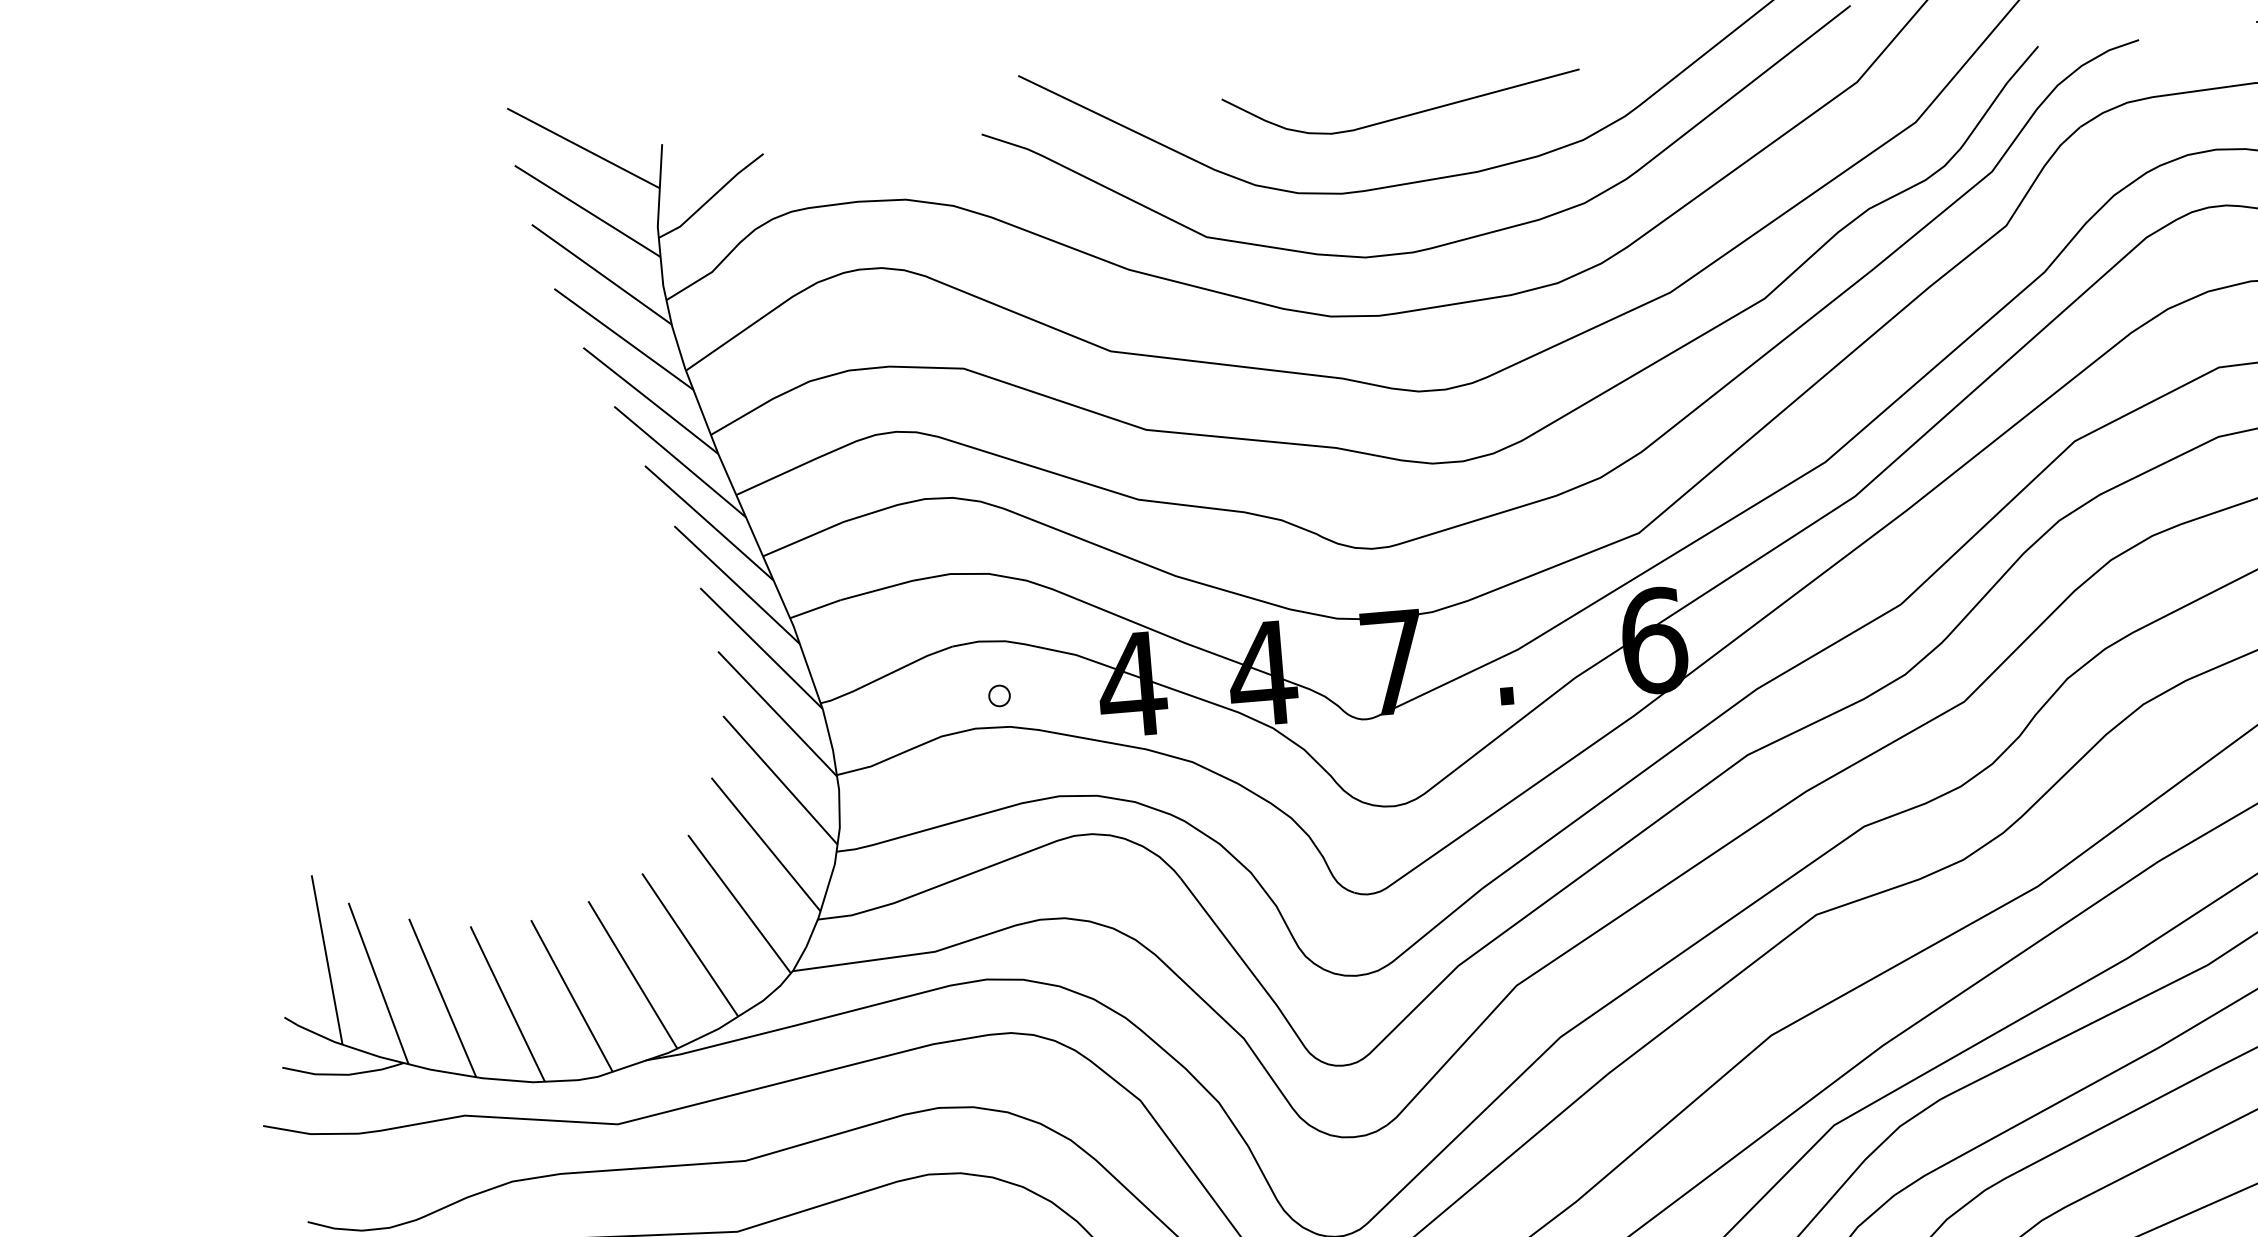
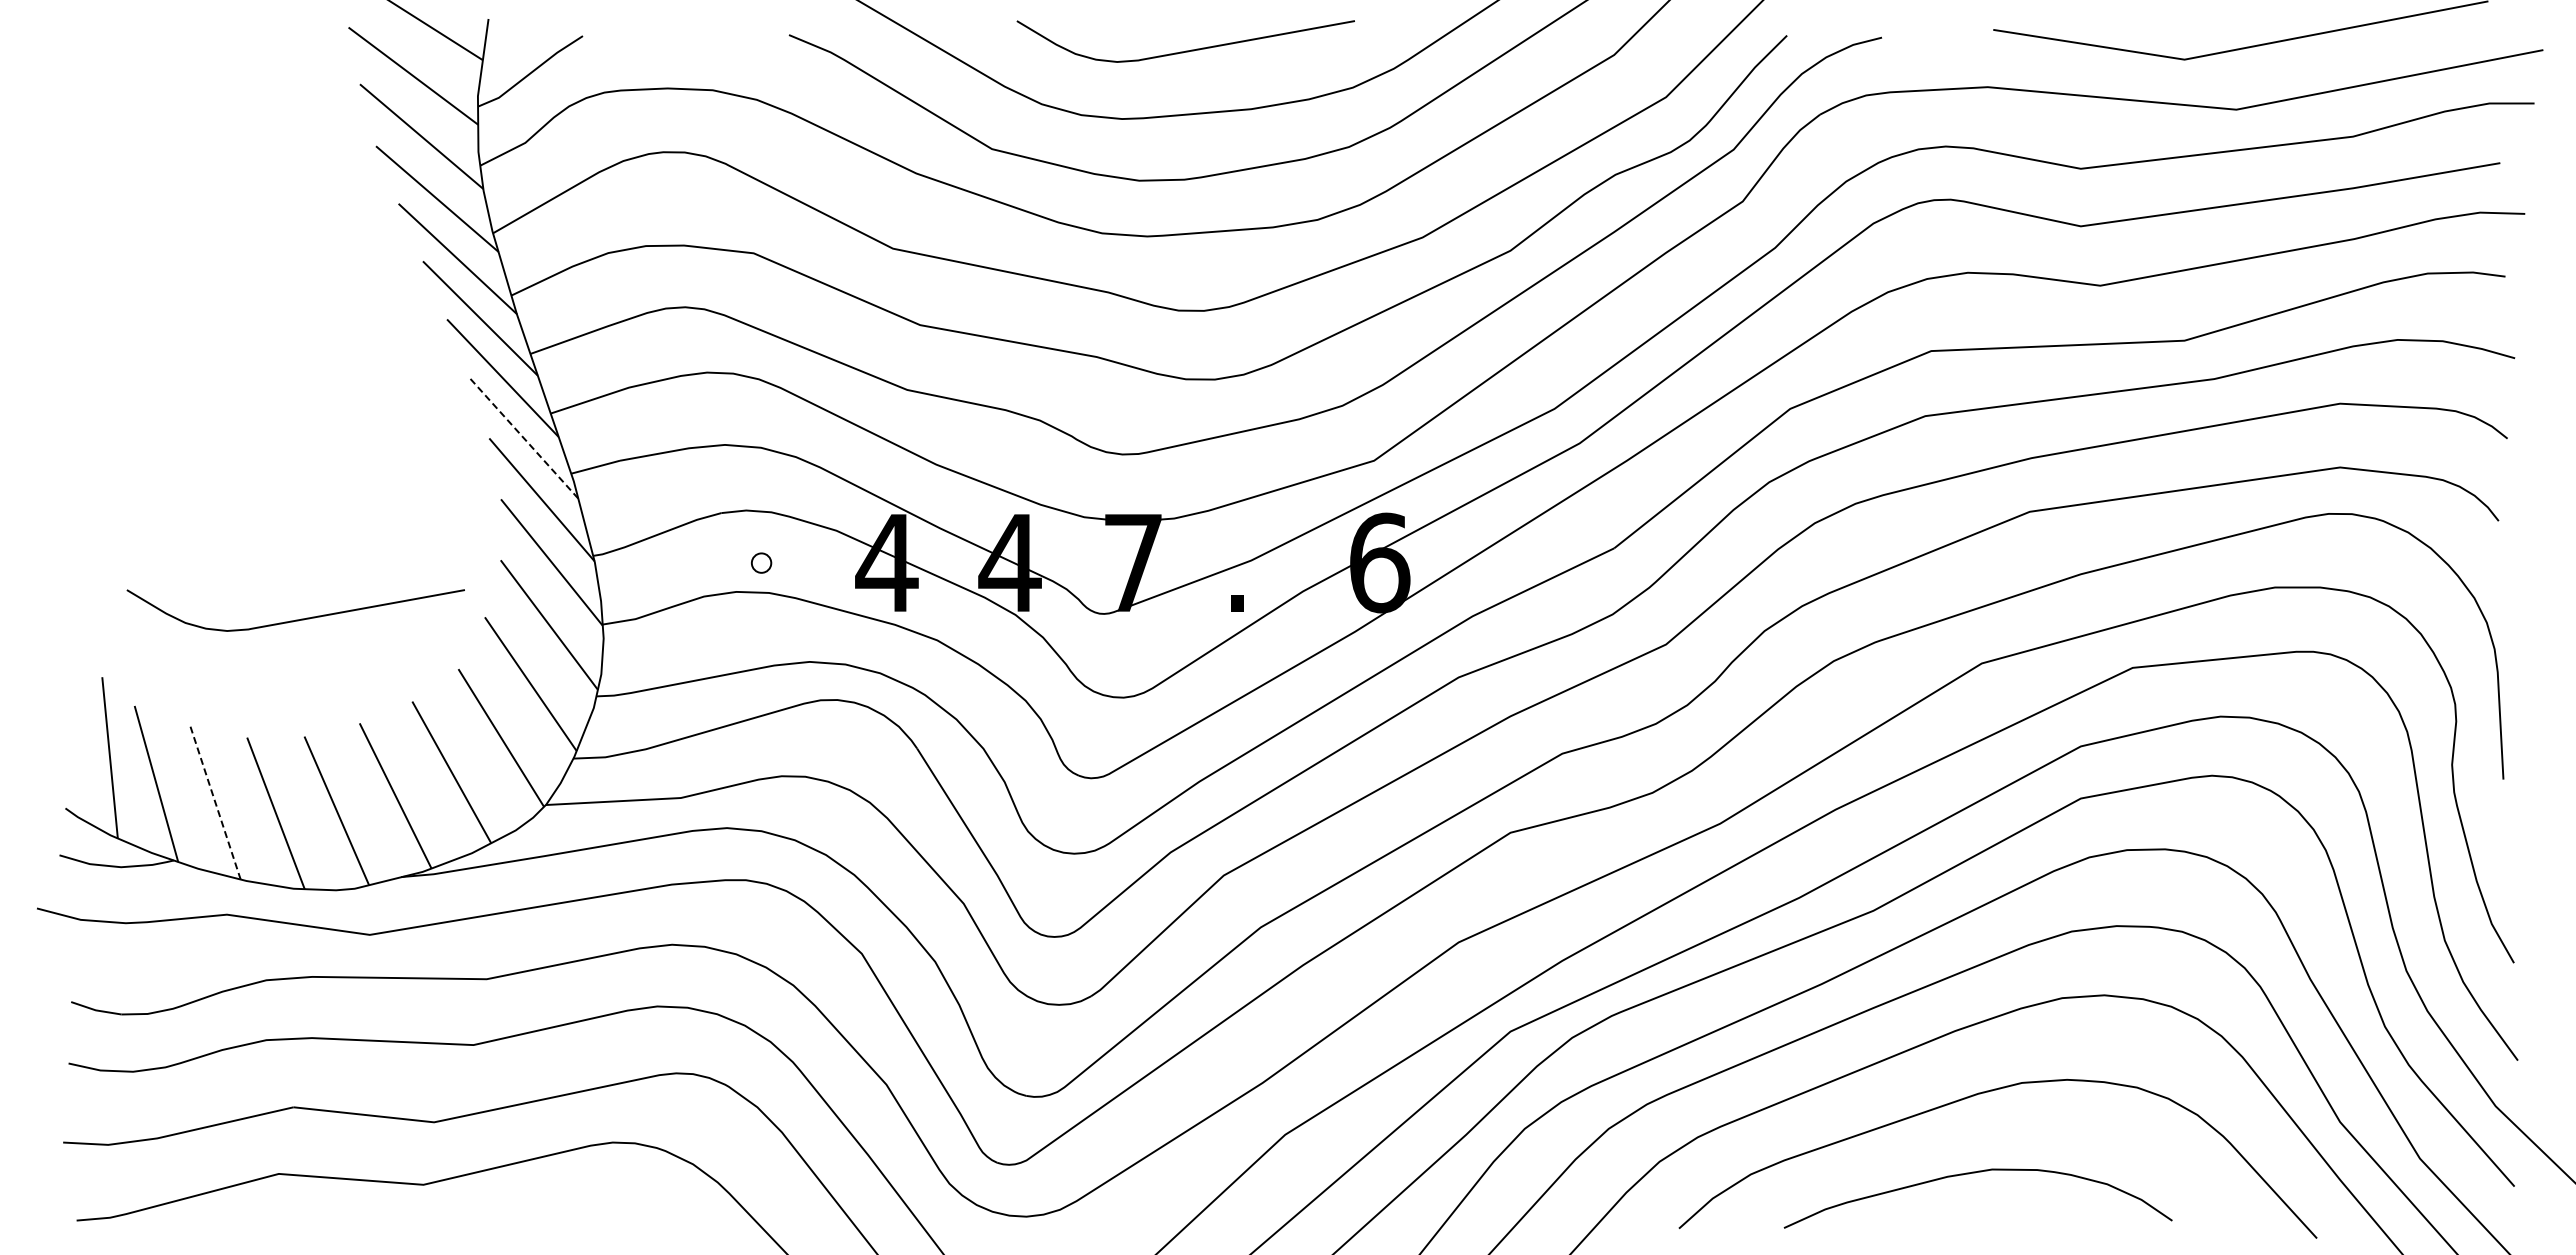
line: (737, 585) -> (524, 438), solid -> dashed
curve: (511, 797) -> (295, 619), added
line: (442, 997) -> (215, 802), solid -> dashed

